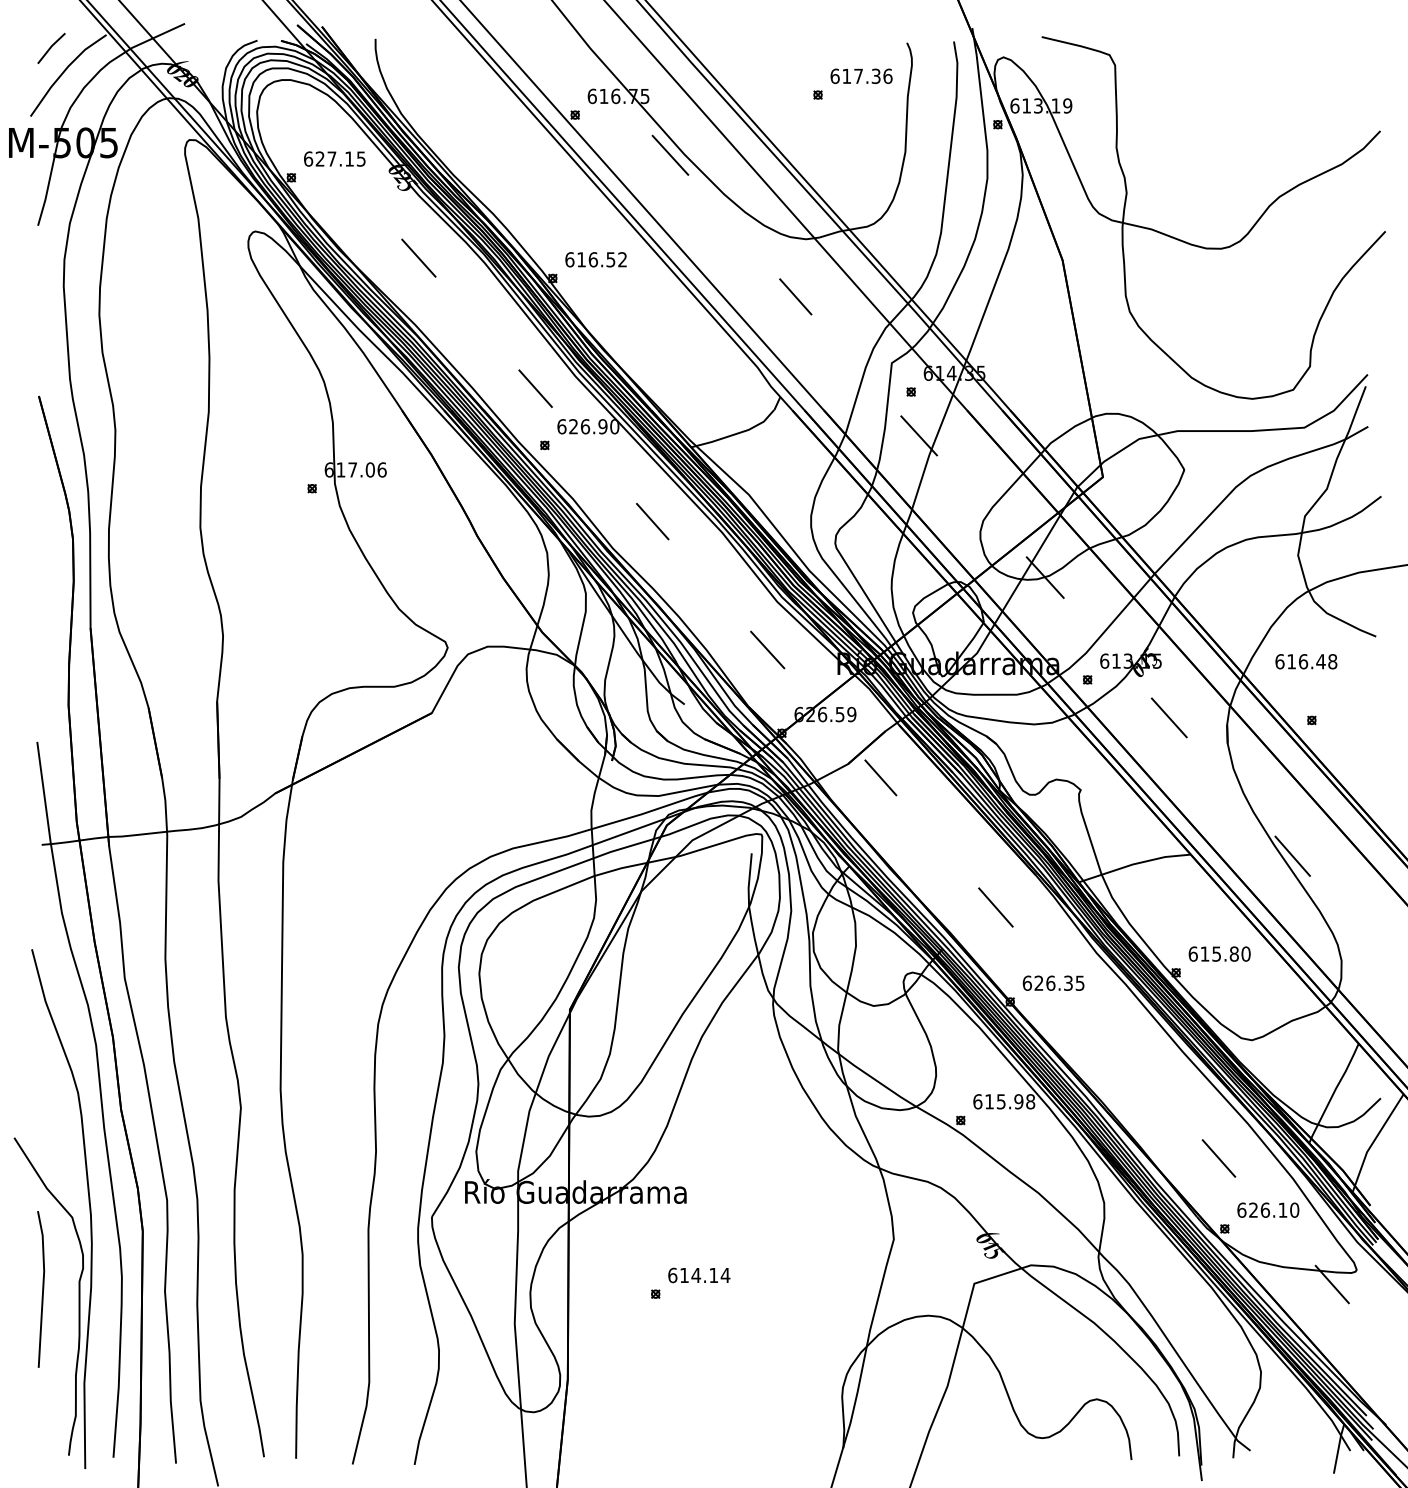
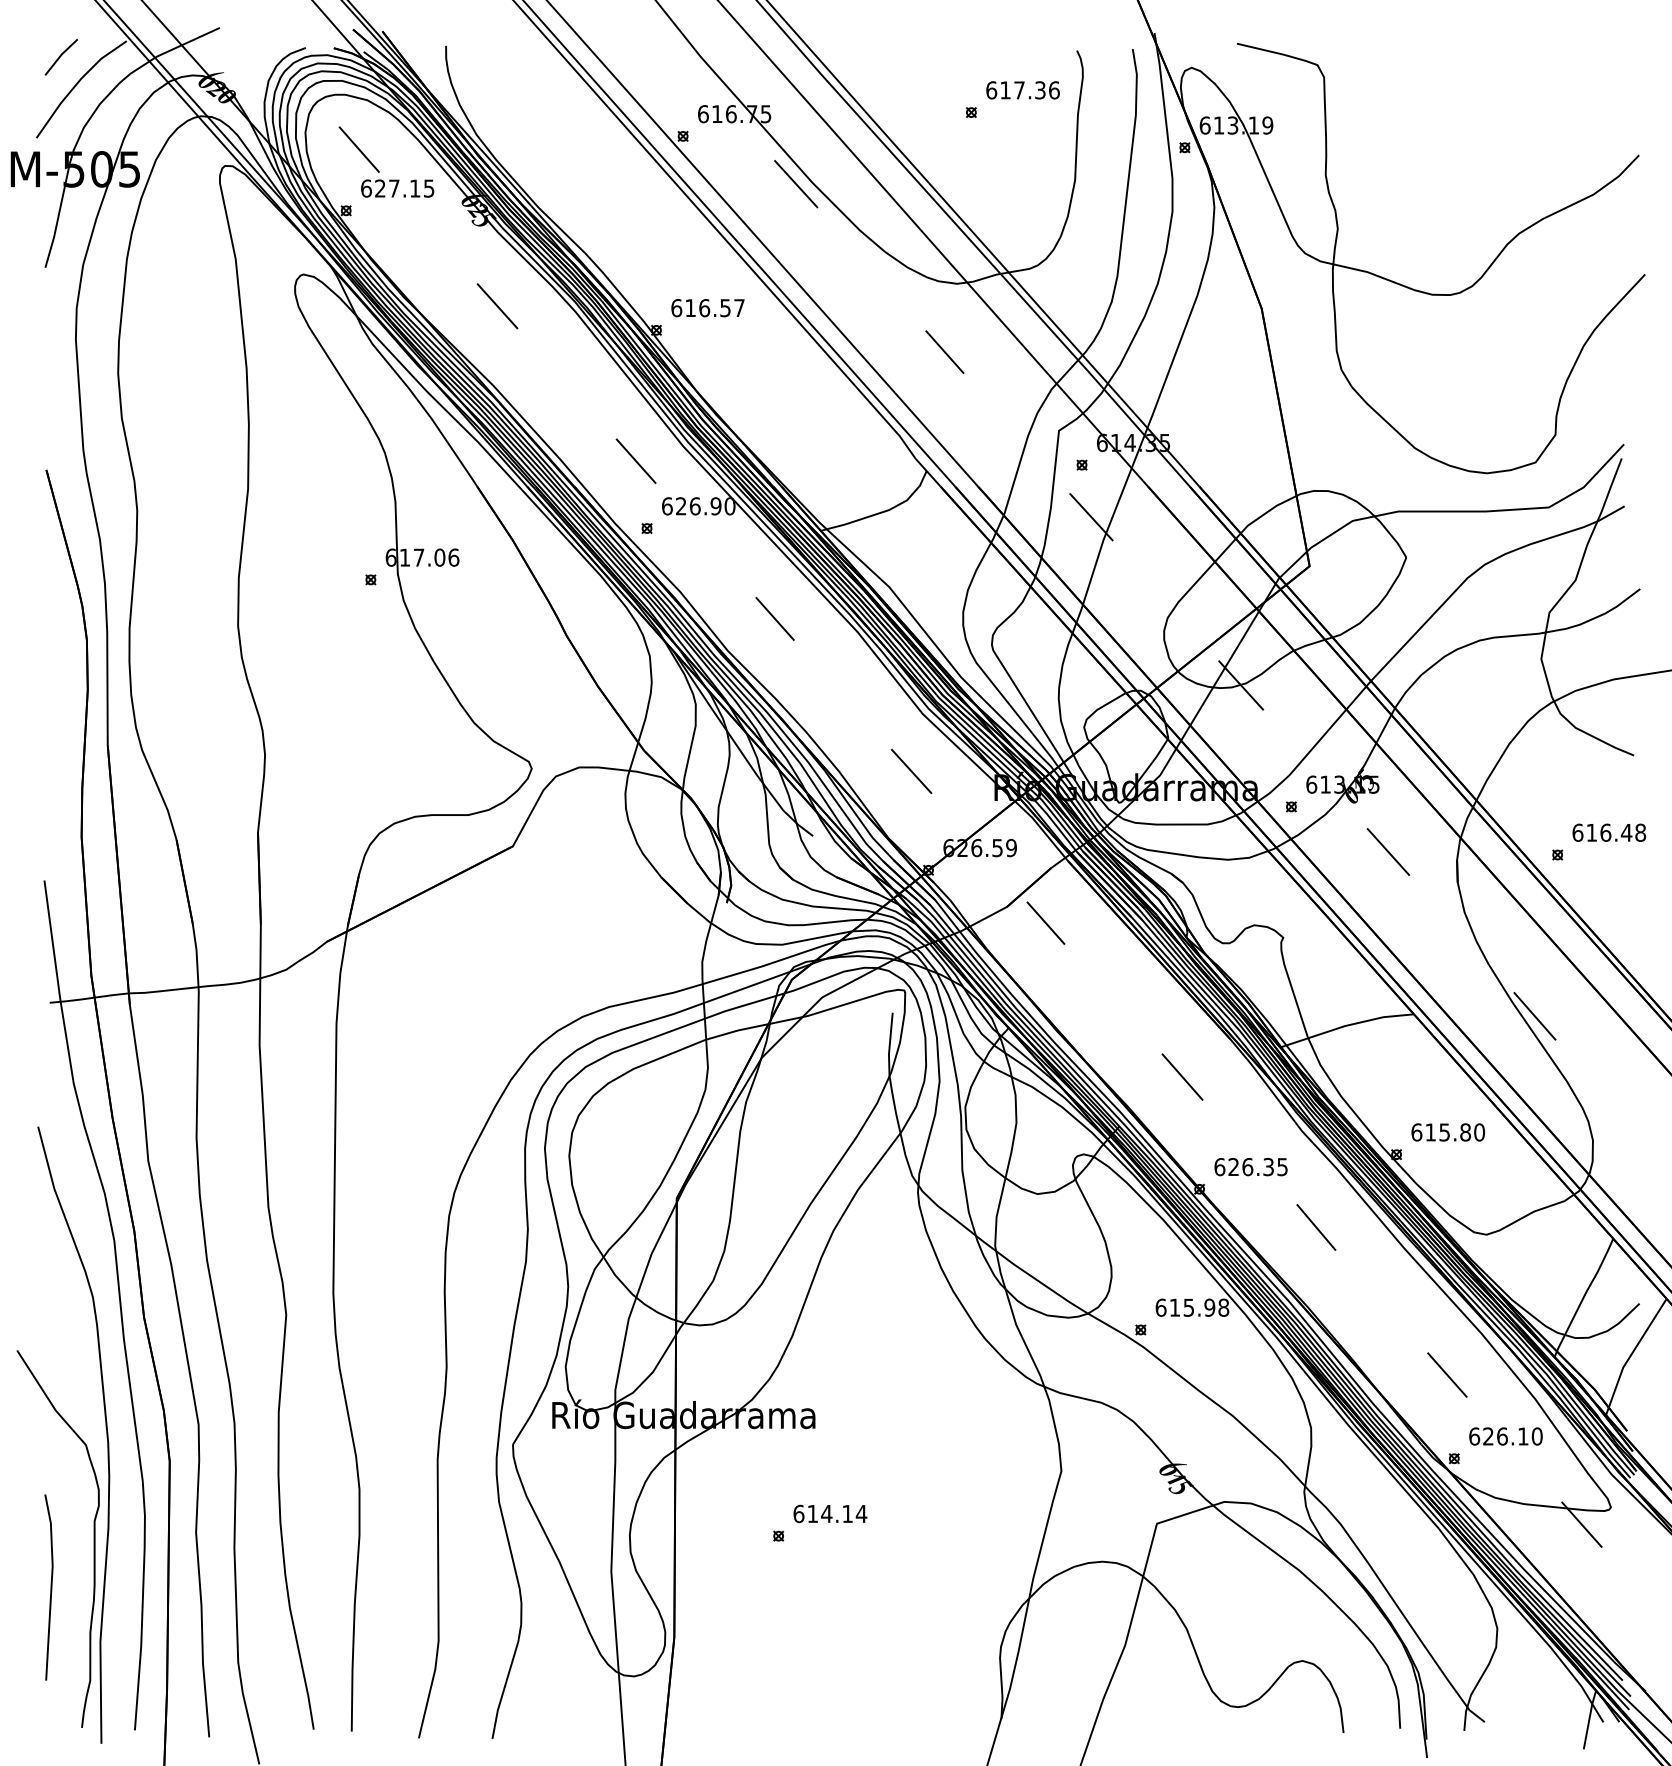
line: (302, 126) -> (359, 149), added
text: (622, 259) -> (739, 307), 616.52 -> 616.57
text: (1306, 661) -> (1609, 832), moved
line: (1108, 1034) -> (1316, 1227), added
line: (42, 1289) -> (50, 1587), moved

